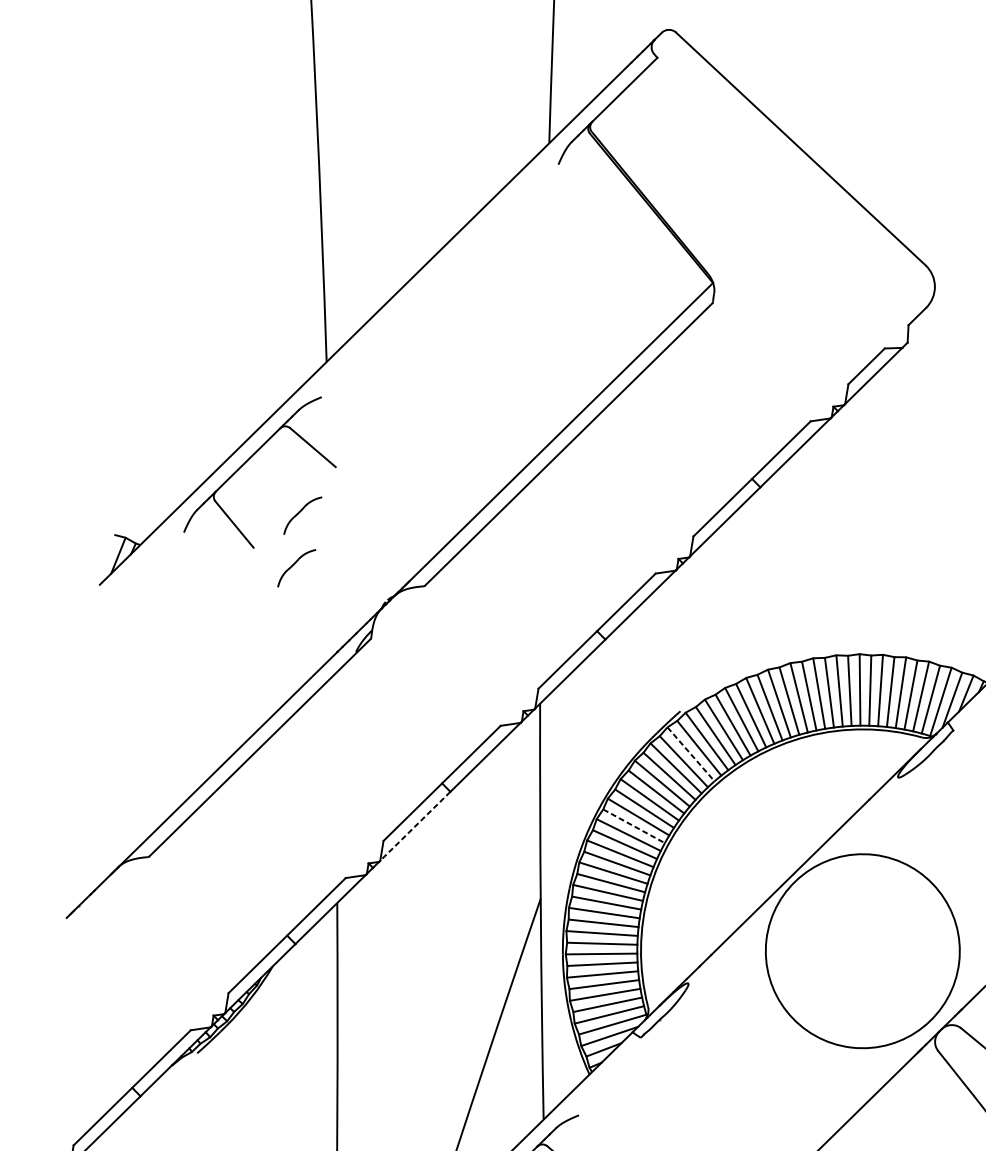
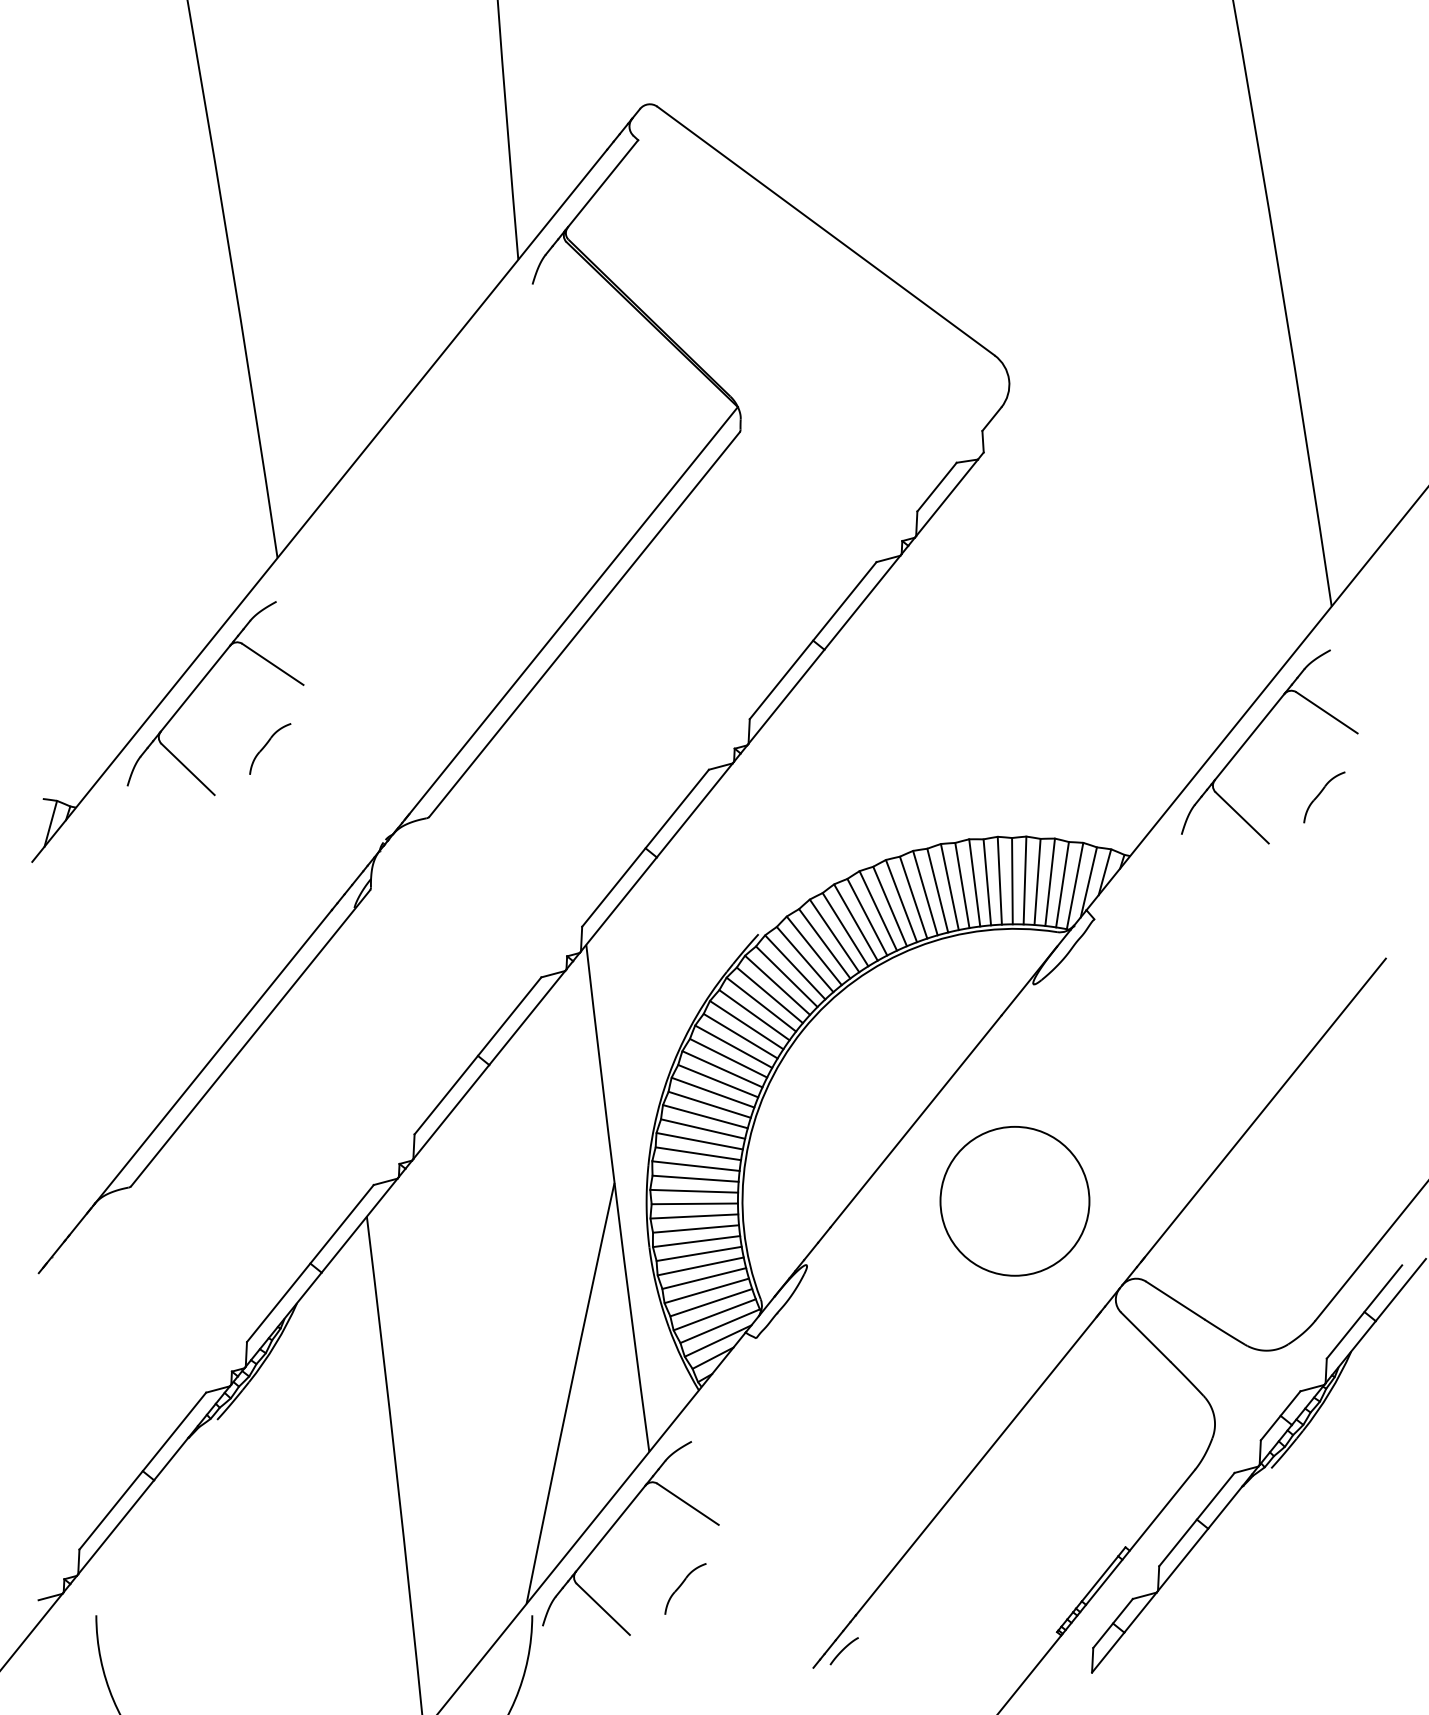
part: (297, 567) -> (270, 813), removed
line: (690, 754) -> (777, 985), dashed -> solid
line: (415, 826) -> (451, 1112), dashed -> solid
line: (634, 826) -> (718, 1081), dashed -> solid
circle: (862, 950) -> (1014, 1200), size x0.62

